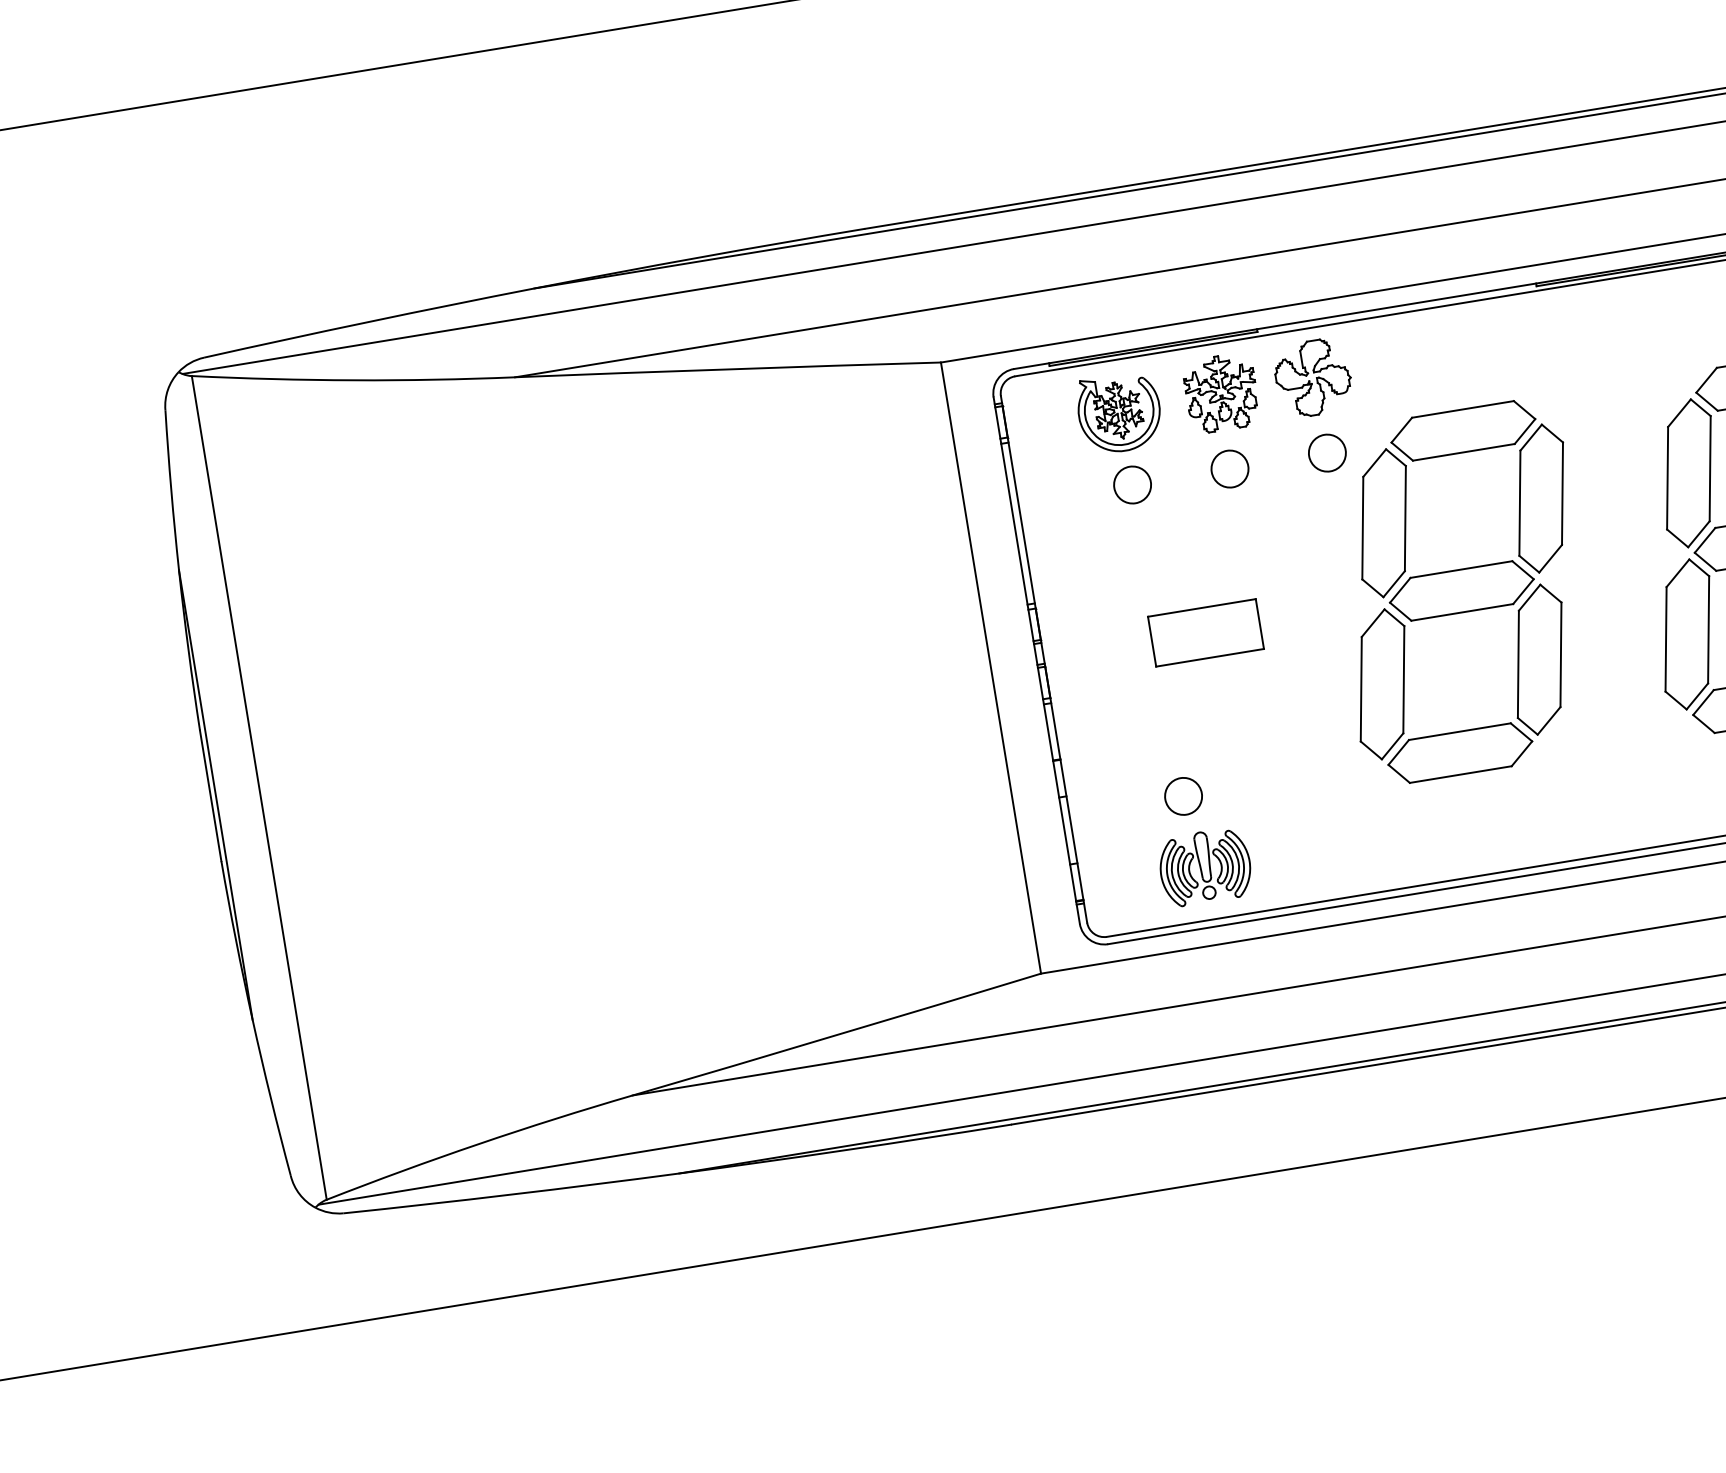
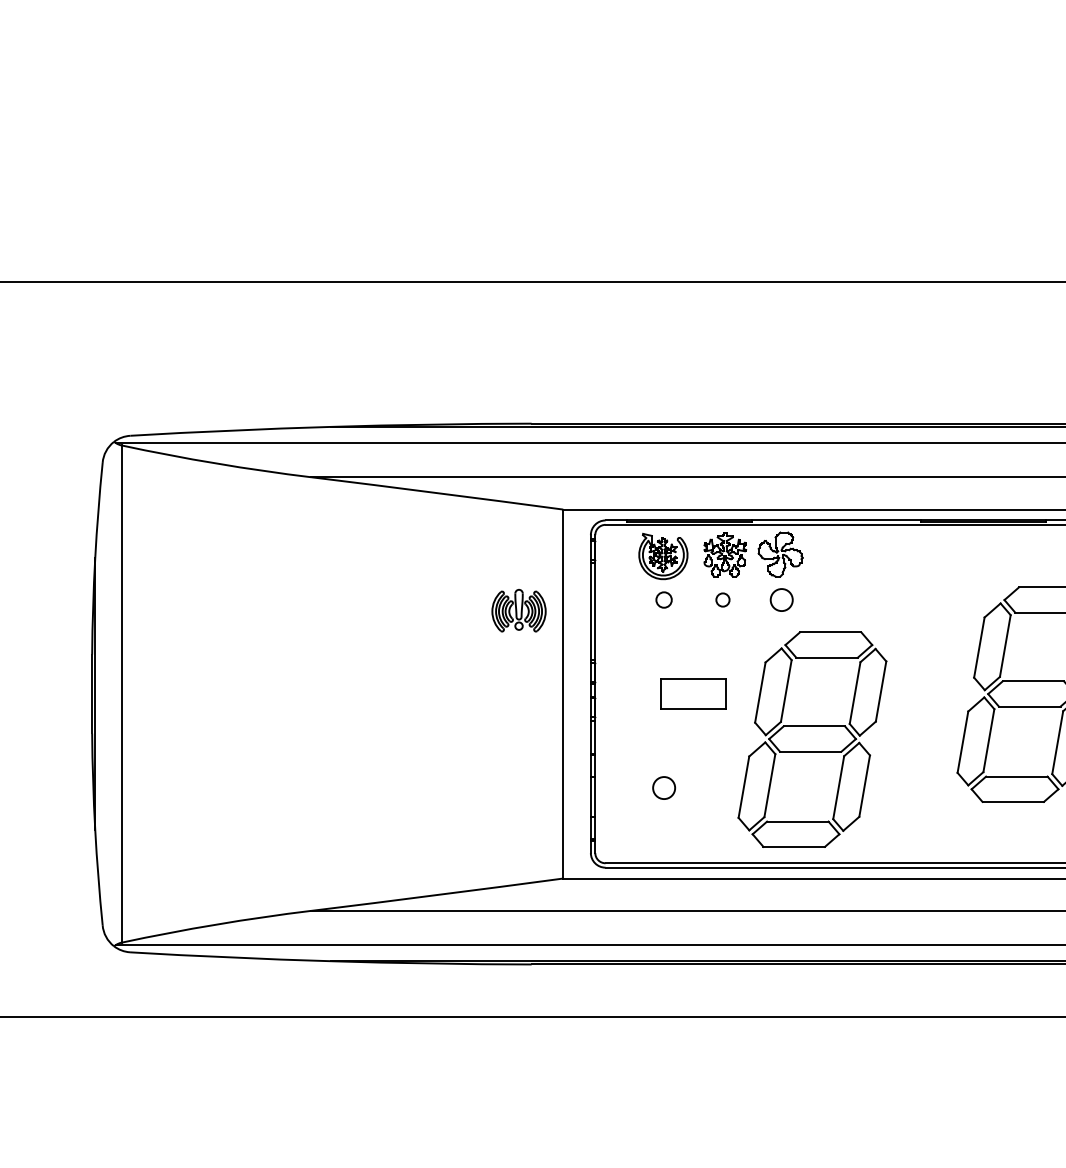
circle: (1229, 468) -> (722, 599), size x0.6
circle: (1131, 484) -> (663, 599), size x0.7
part: (1461, 591) -> (812, 739), moved
part: (1204, 866) -> (518, 610), moved

